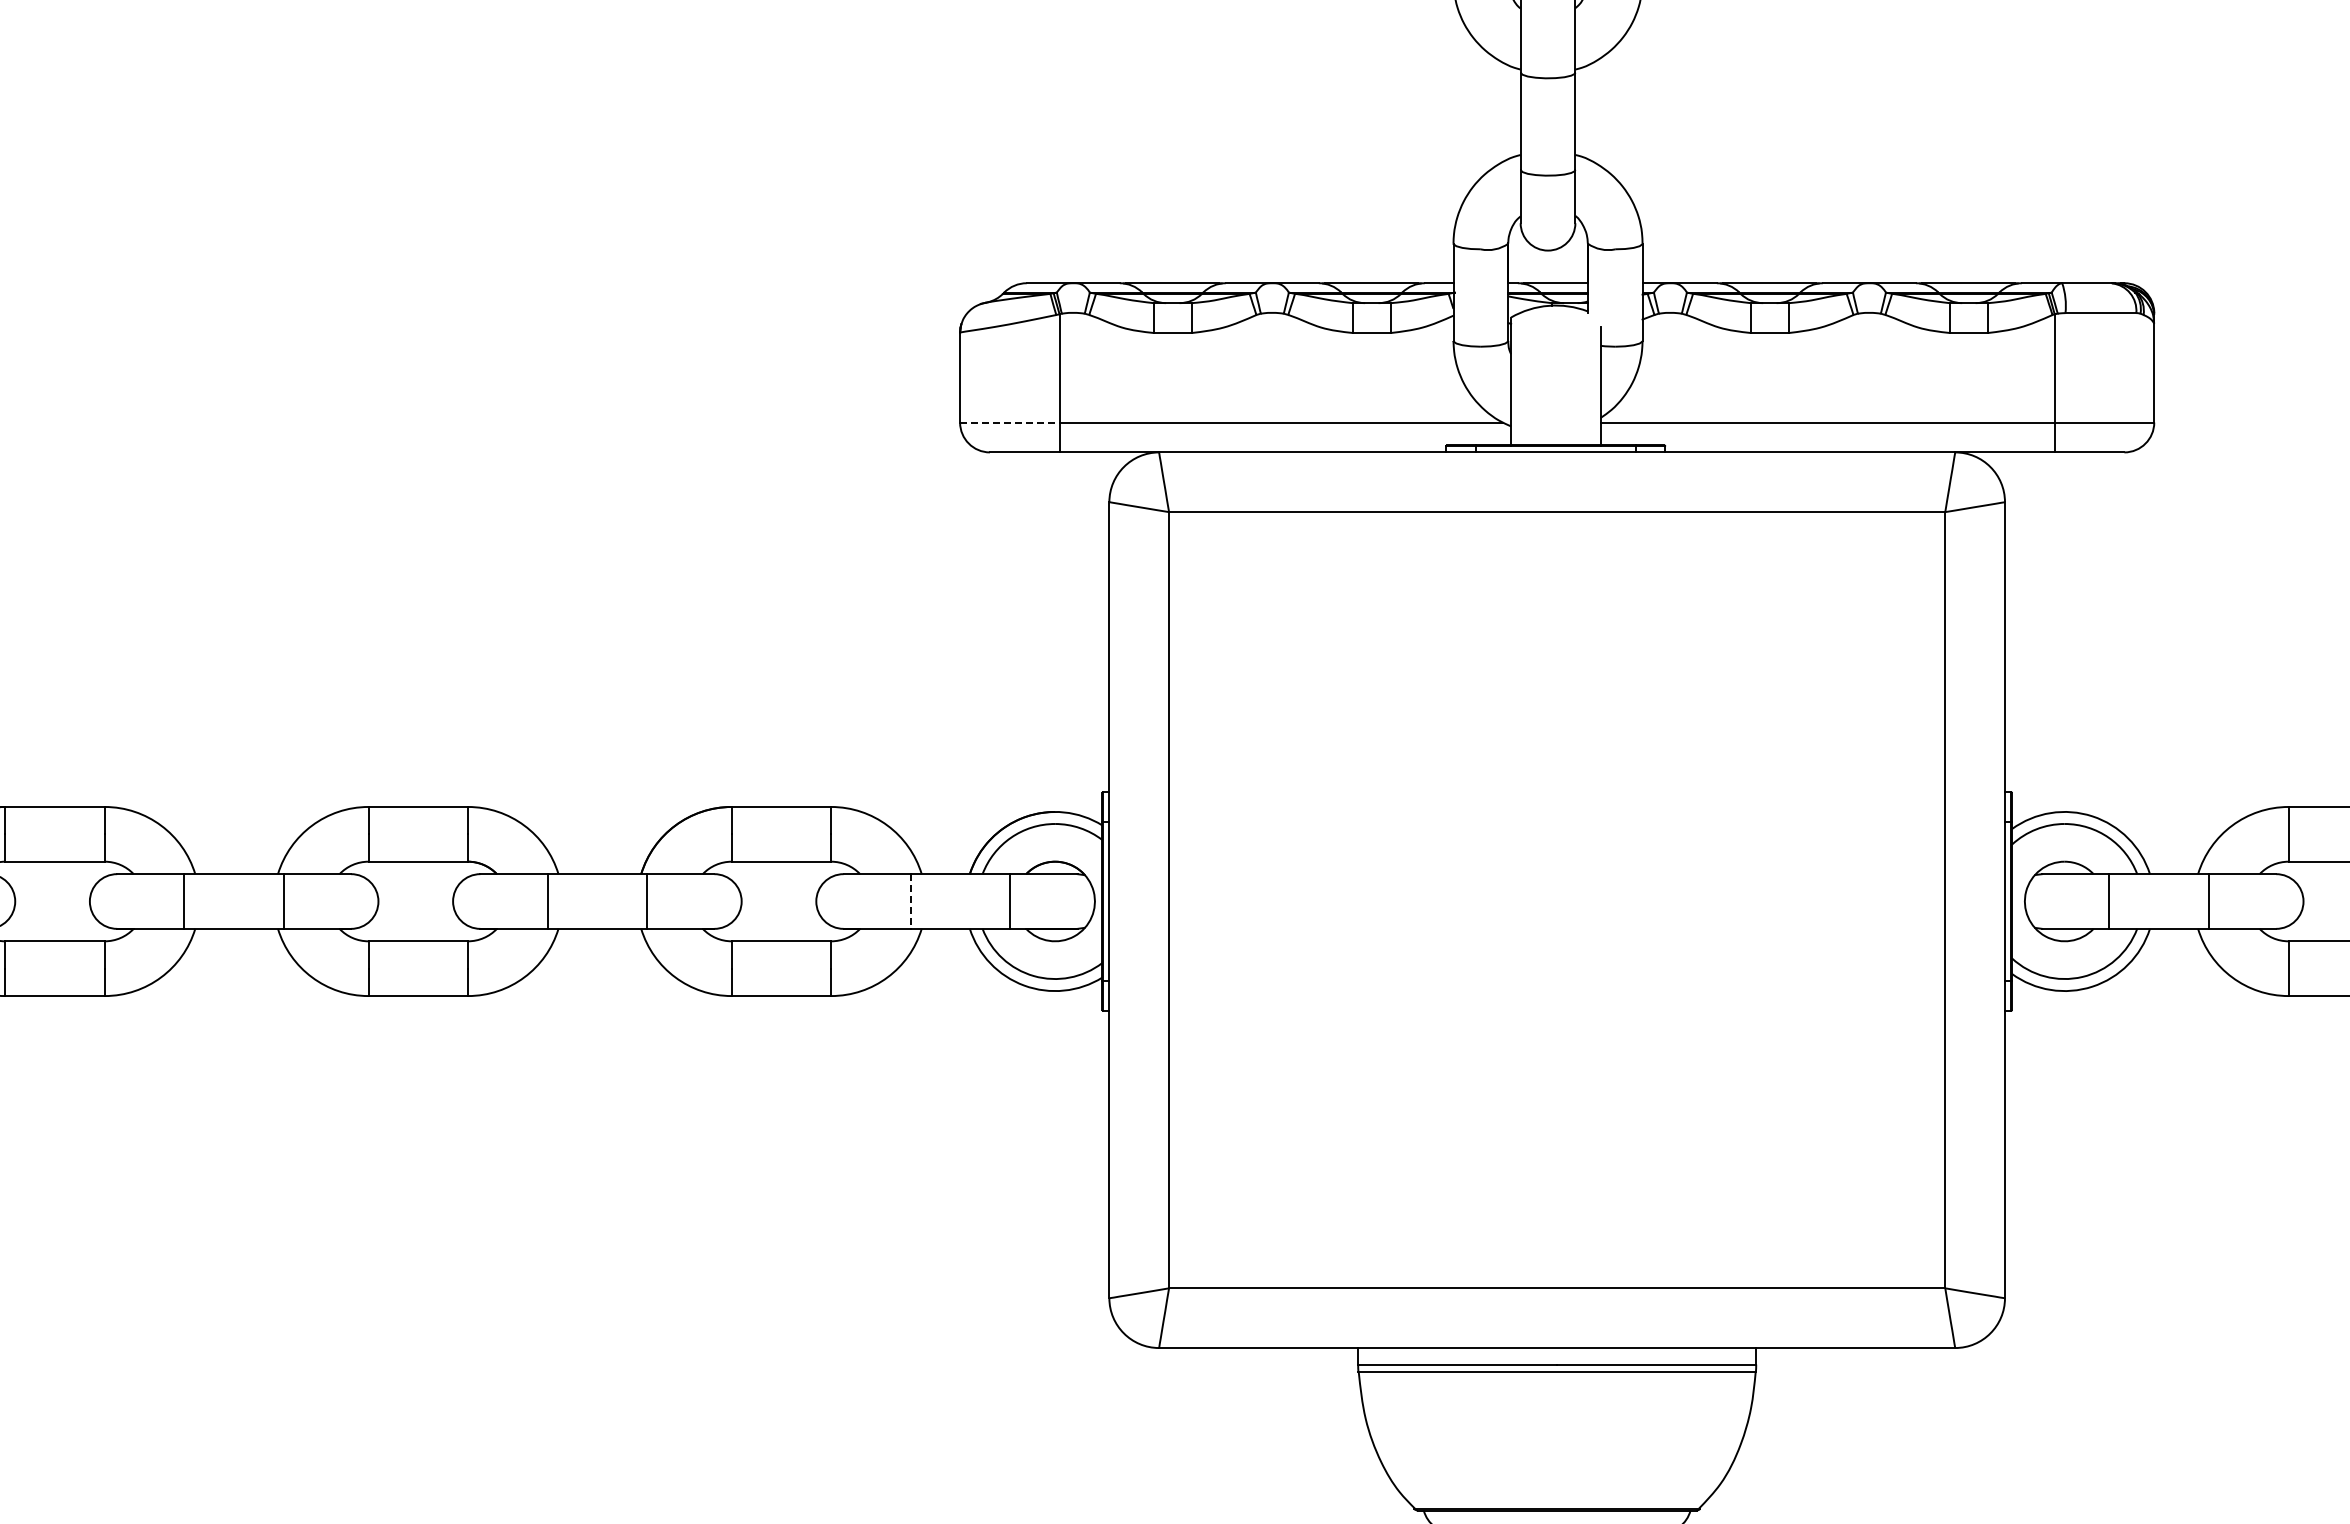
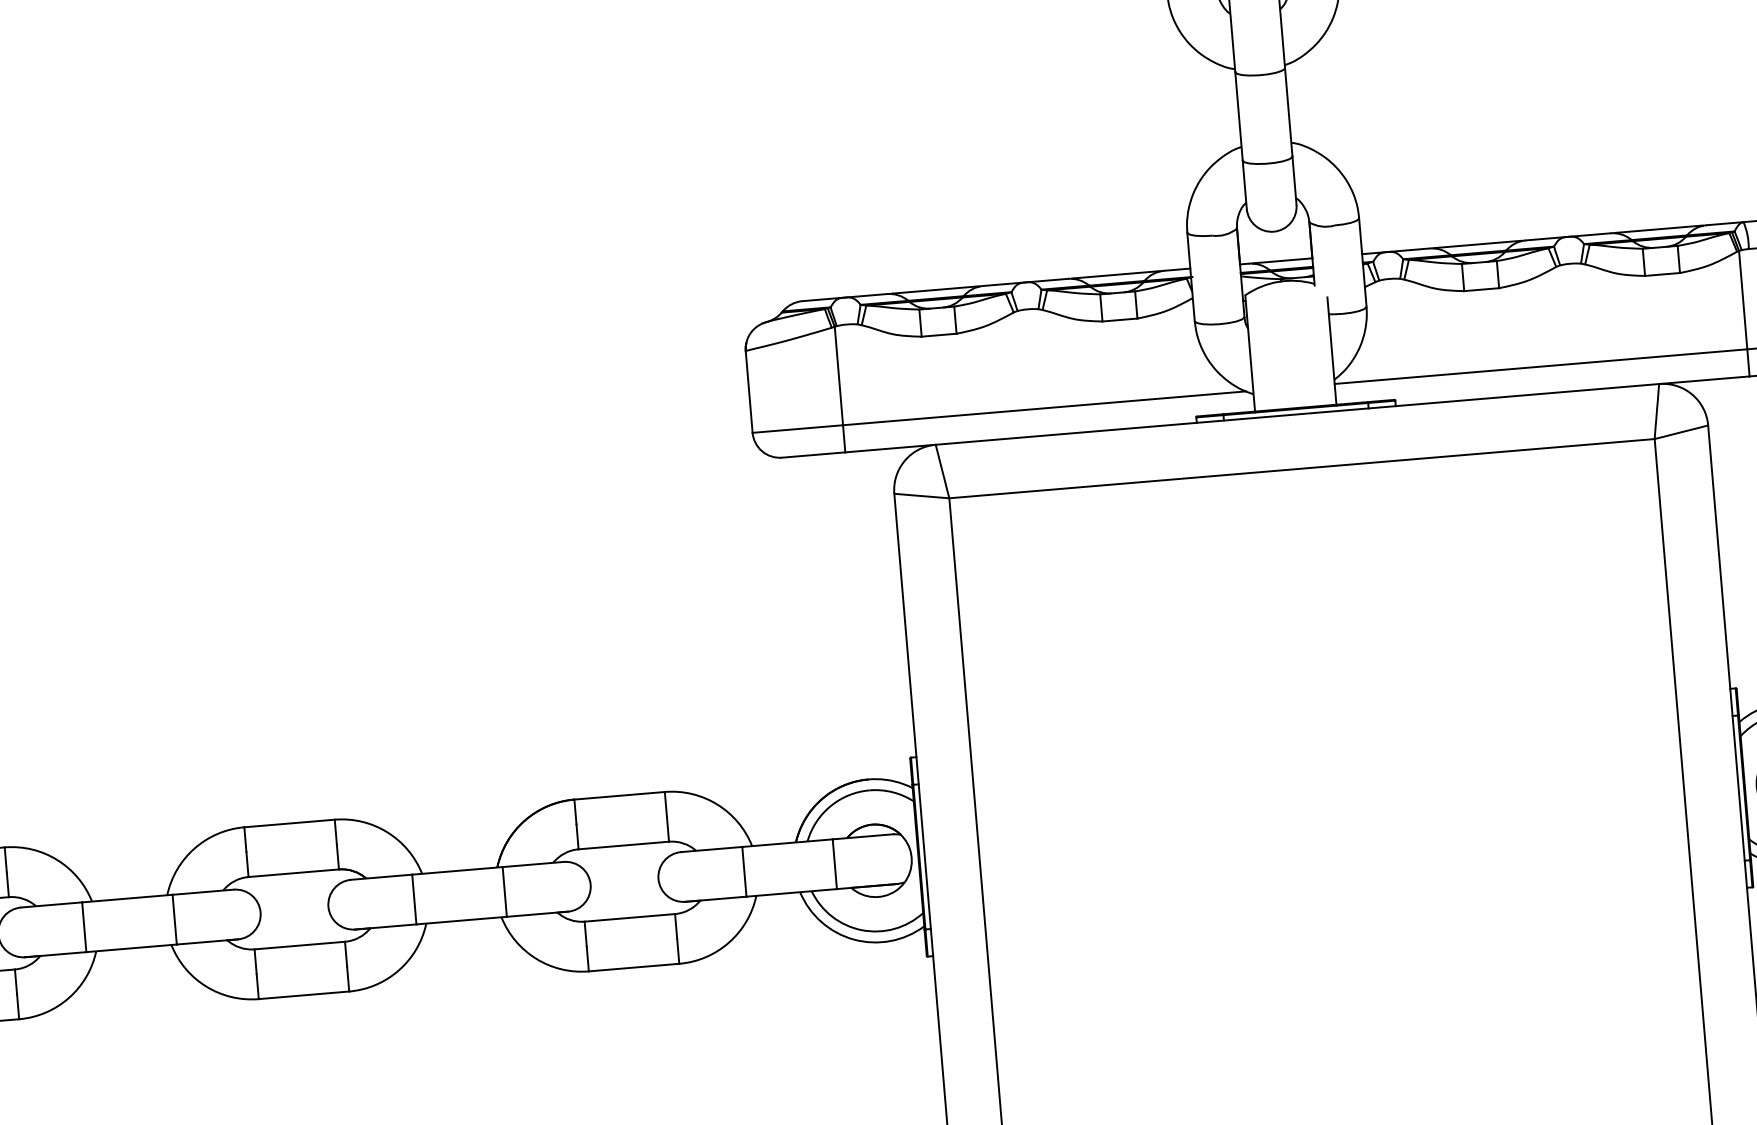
line: (1009, 422) -> (797, 429), dashed -> solid
line: (910, 902) -> (744, 872), dashed -> solid

